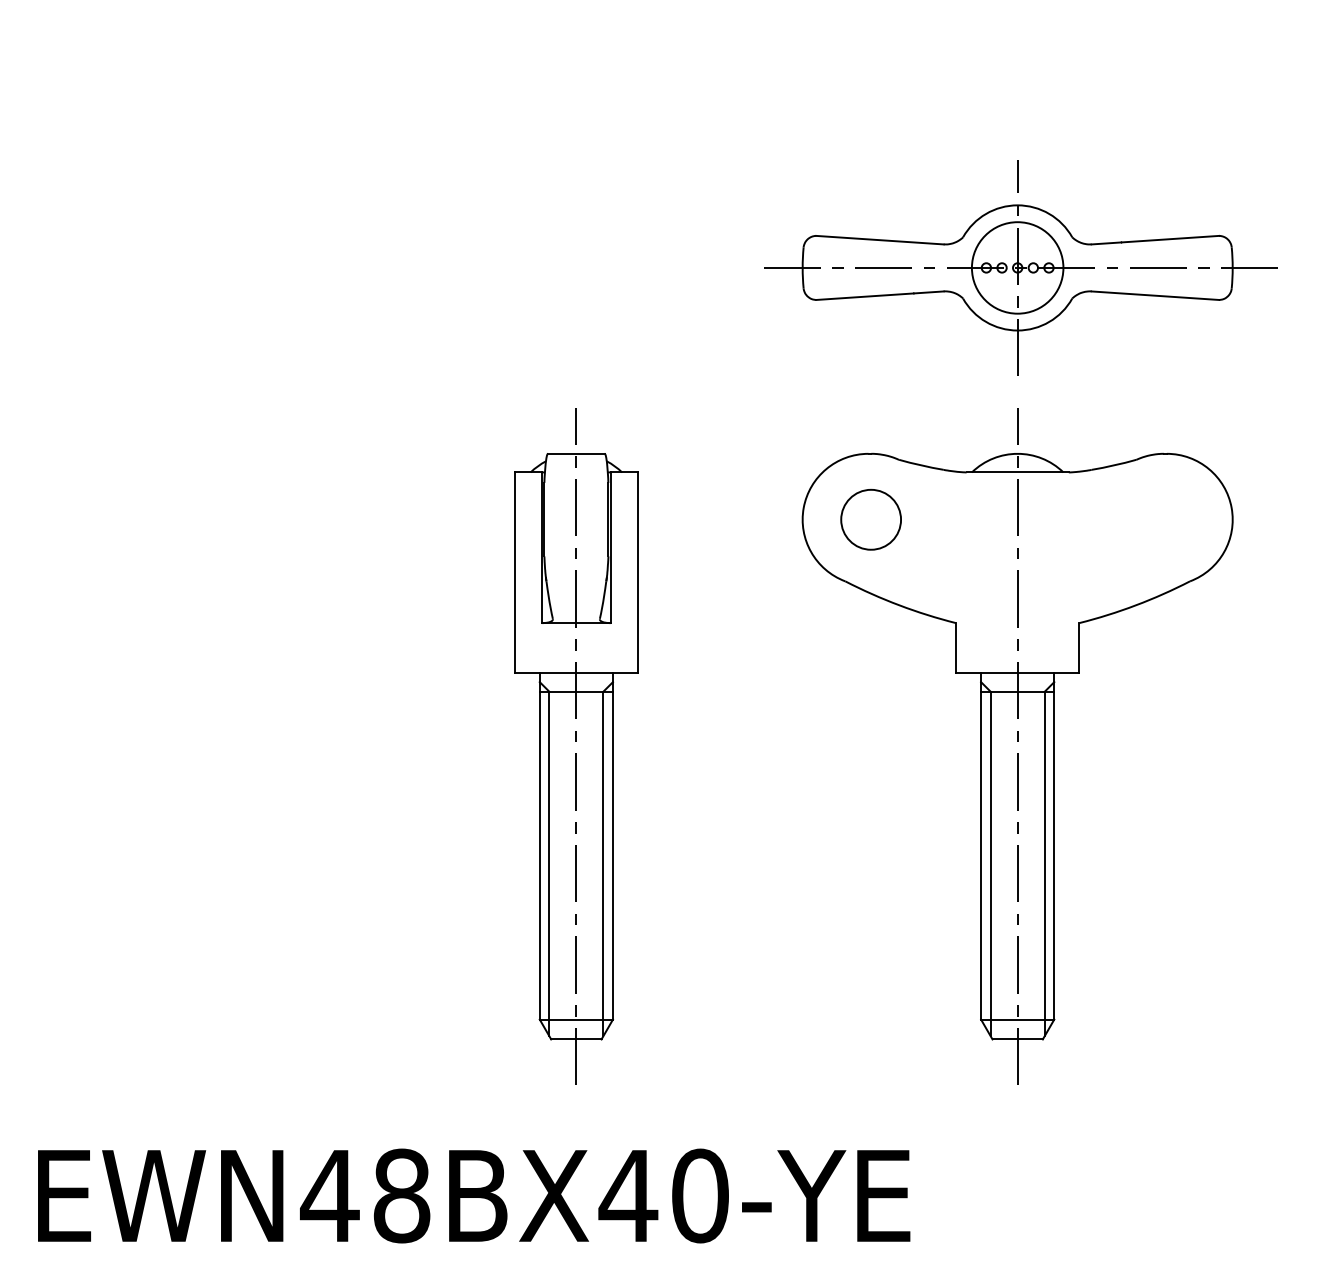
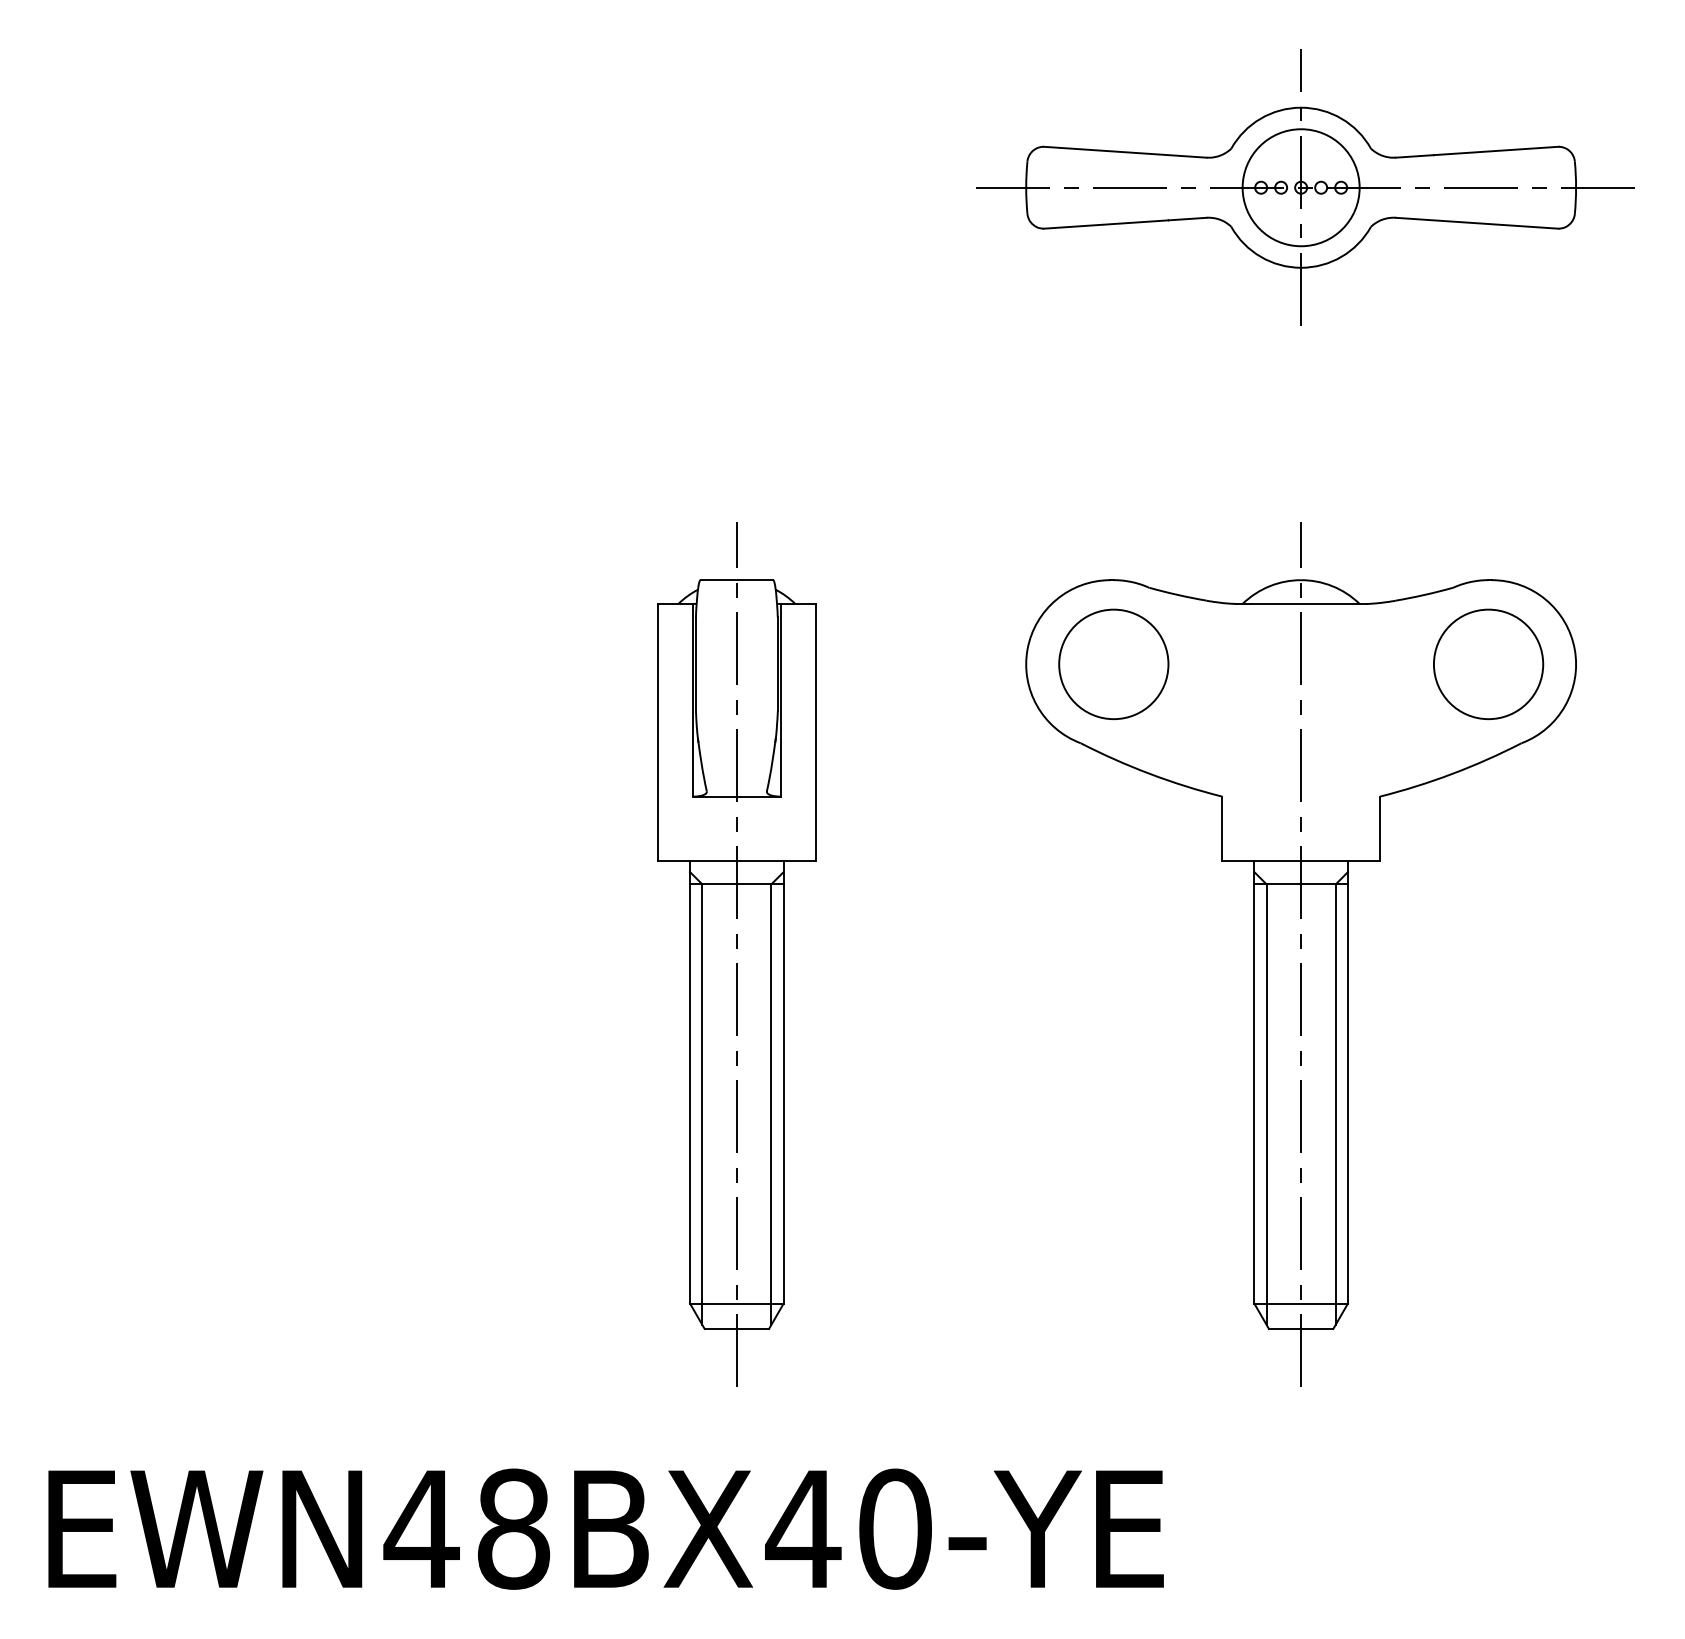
part: (1020, 267) -> (1304, 187), moved
part: (870, 519) -> (1112, 664), size x1.43
part: (1163, 519) -> (1487, 664), added

